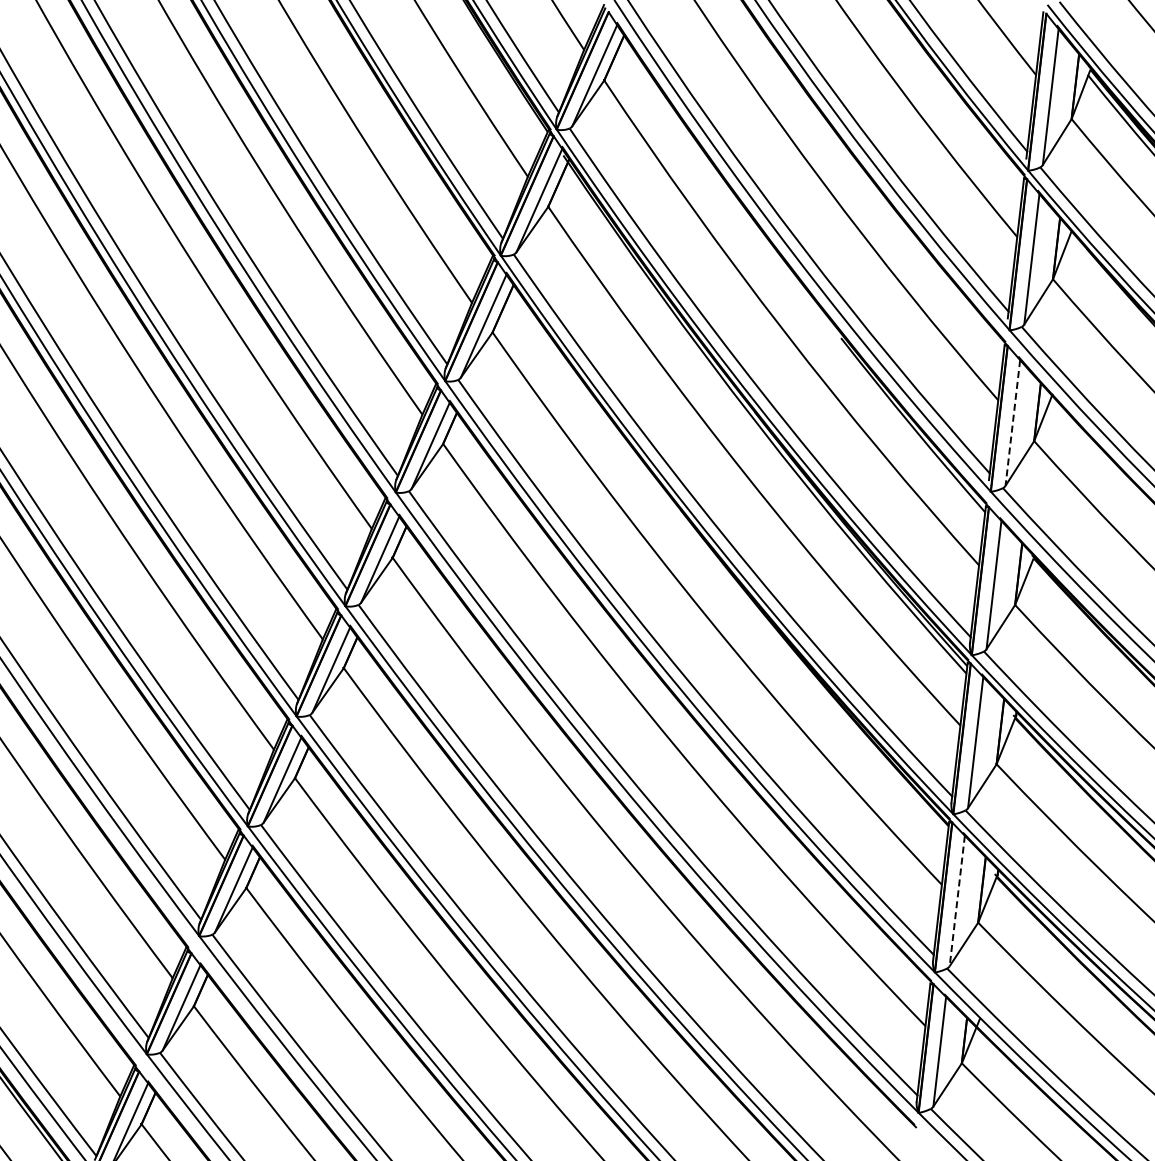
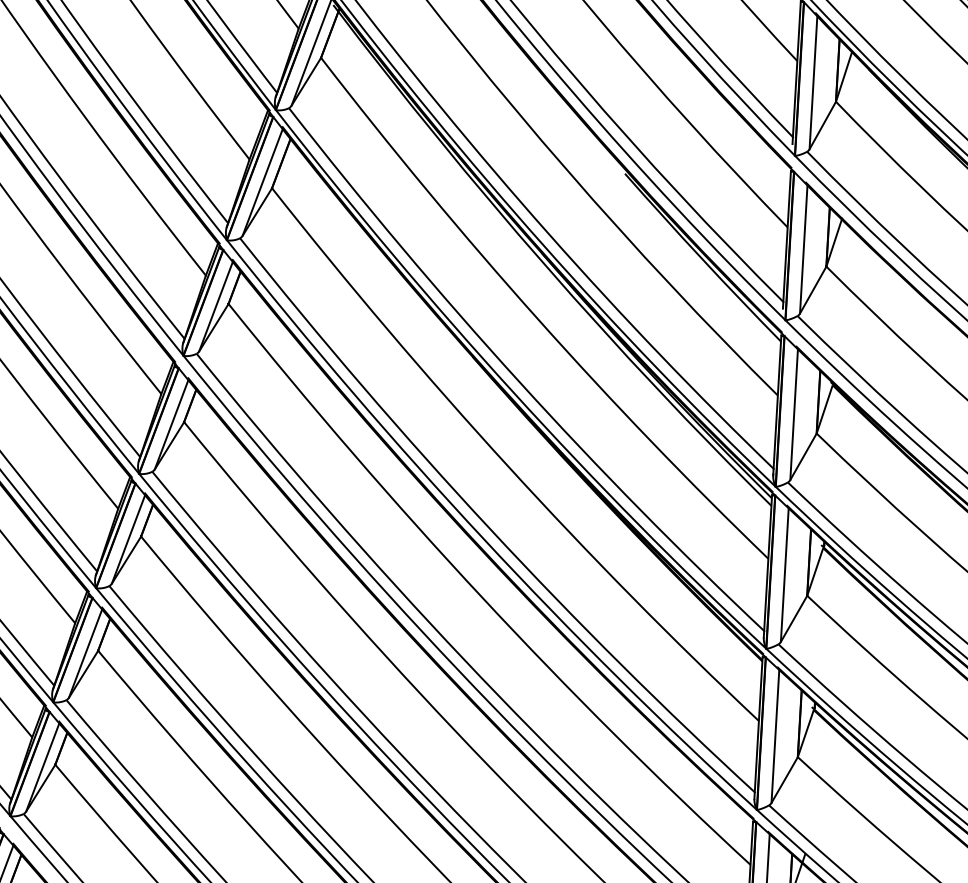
line: (1012, 423) -> (803, 250), dashed -> solid
line: (957, 900) -> (775, 735), dashed -> solid

